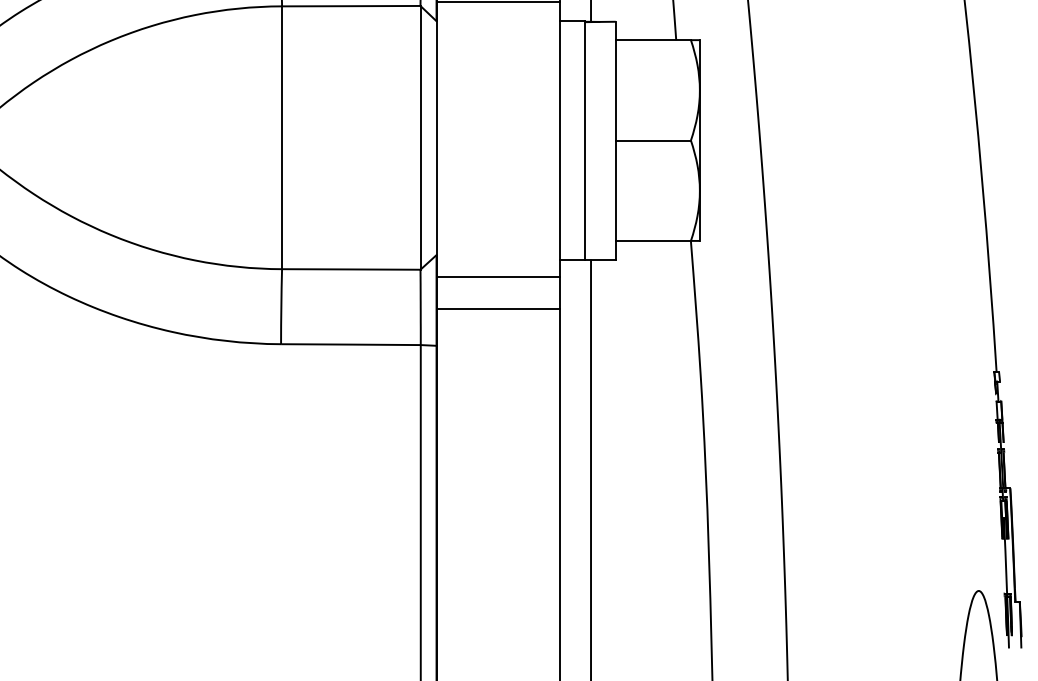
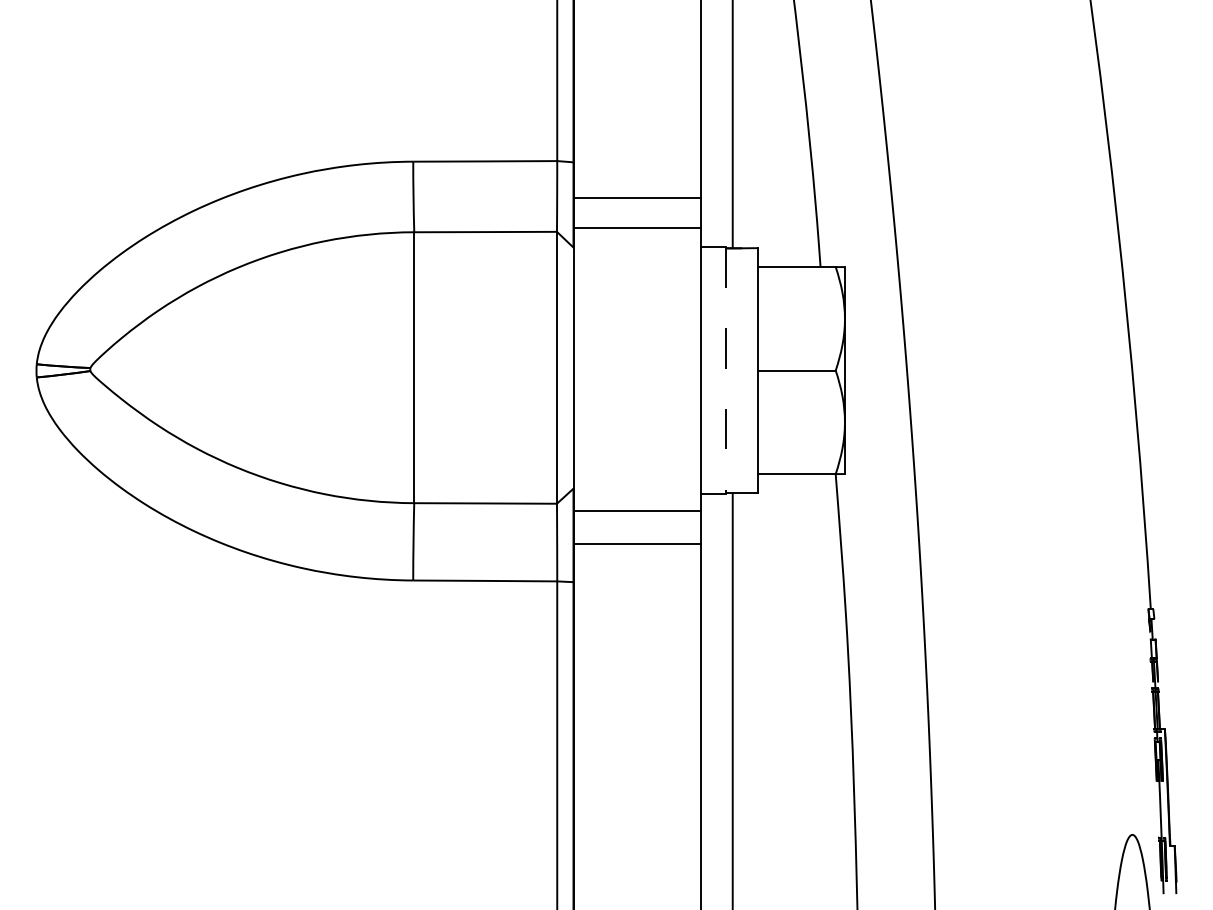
line: (584, 141) -> (726, 371), solid -> dashed

